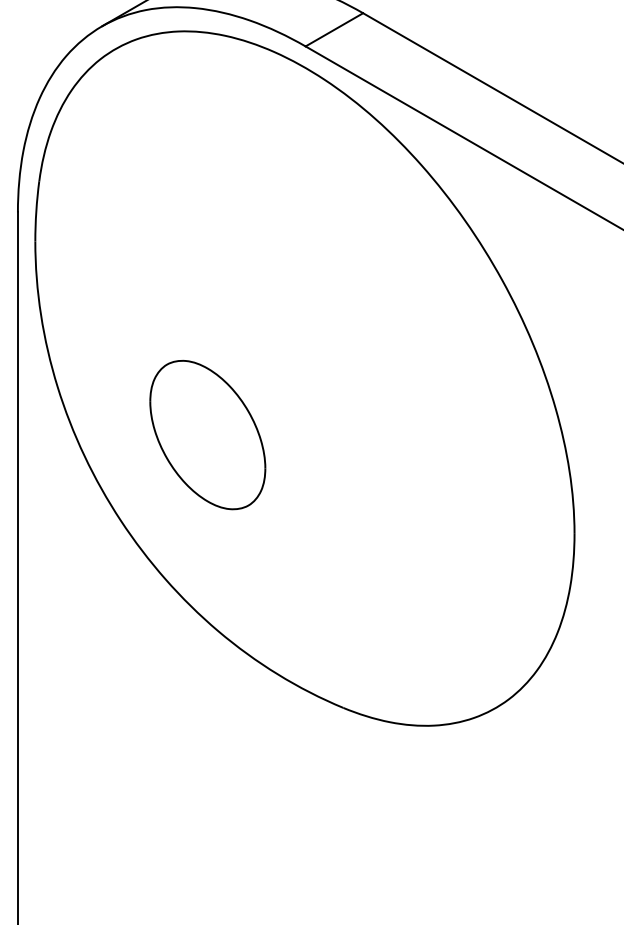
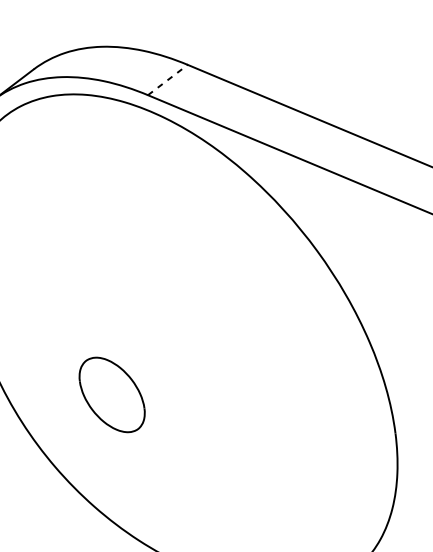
line: (334, 29) -> (167, 79), solid -> dashed
part: (207, 435) -> (111, 395), size x0.7

